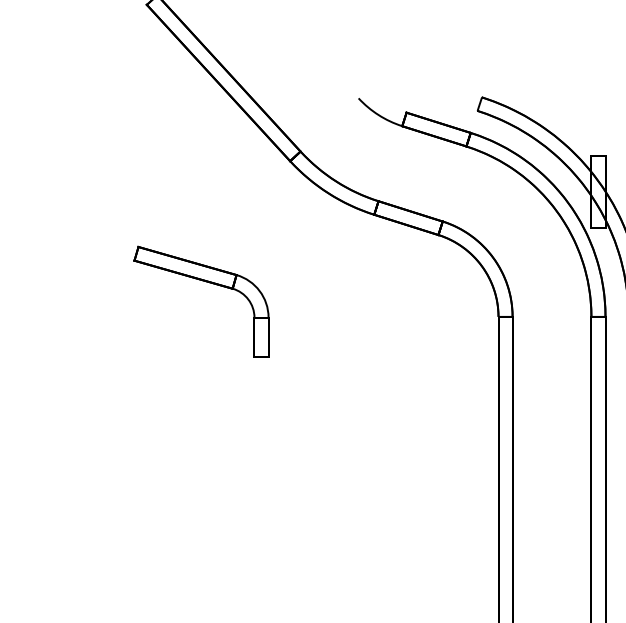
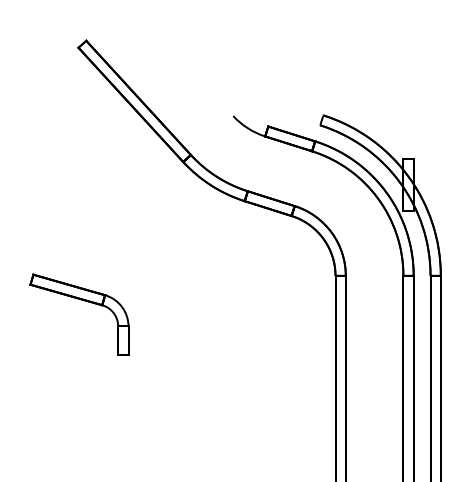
part: (208, 283) -> (84, 301), moved

